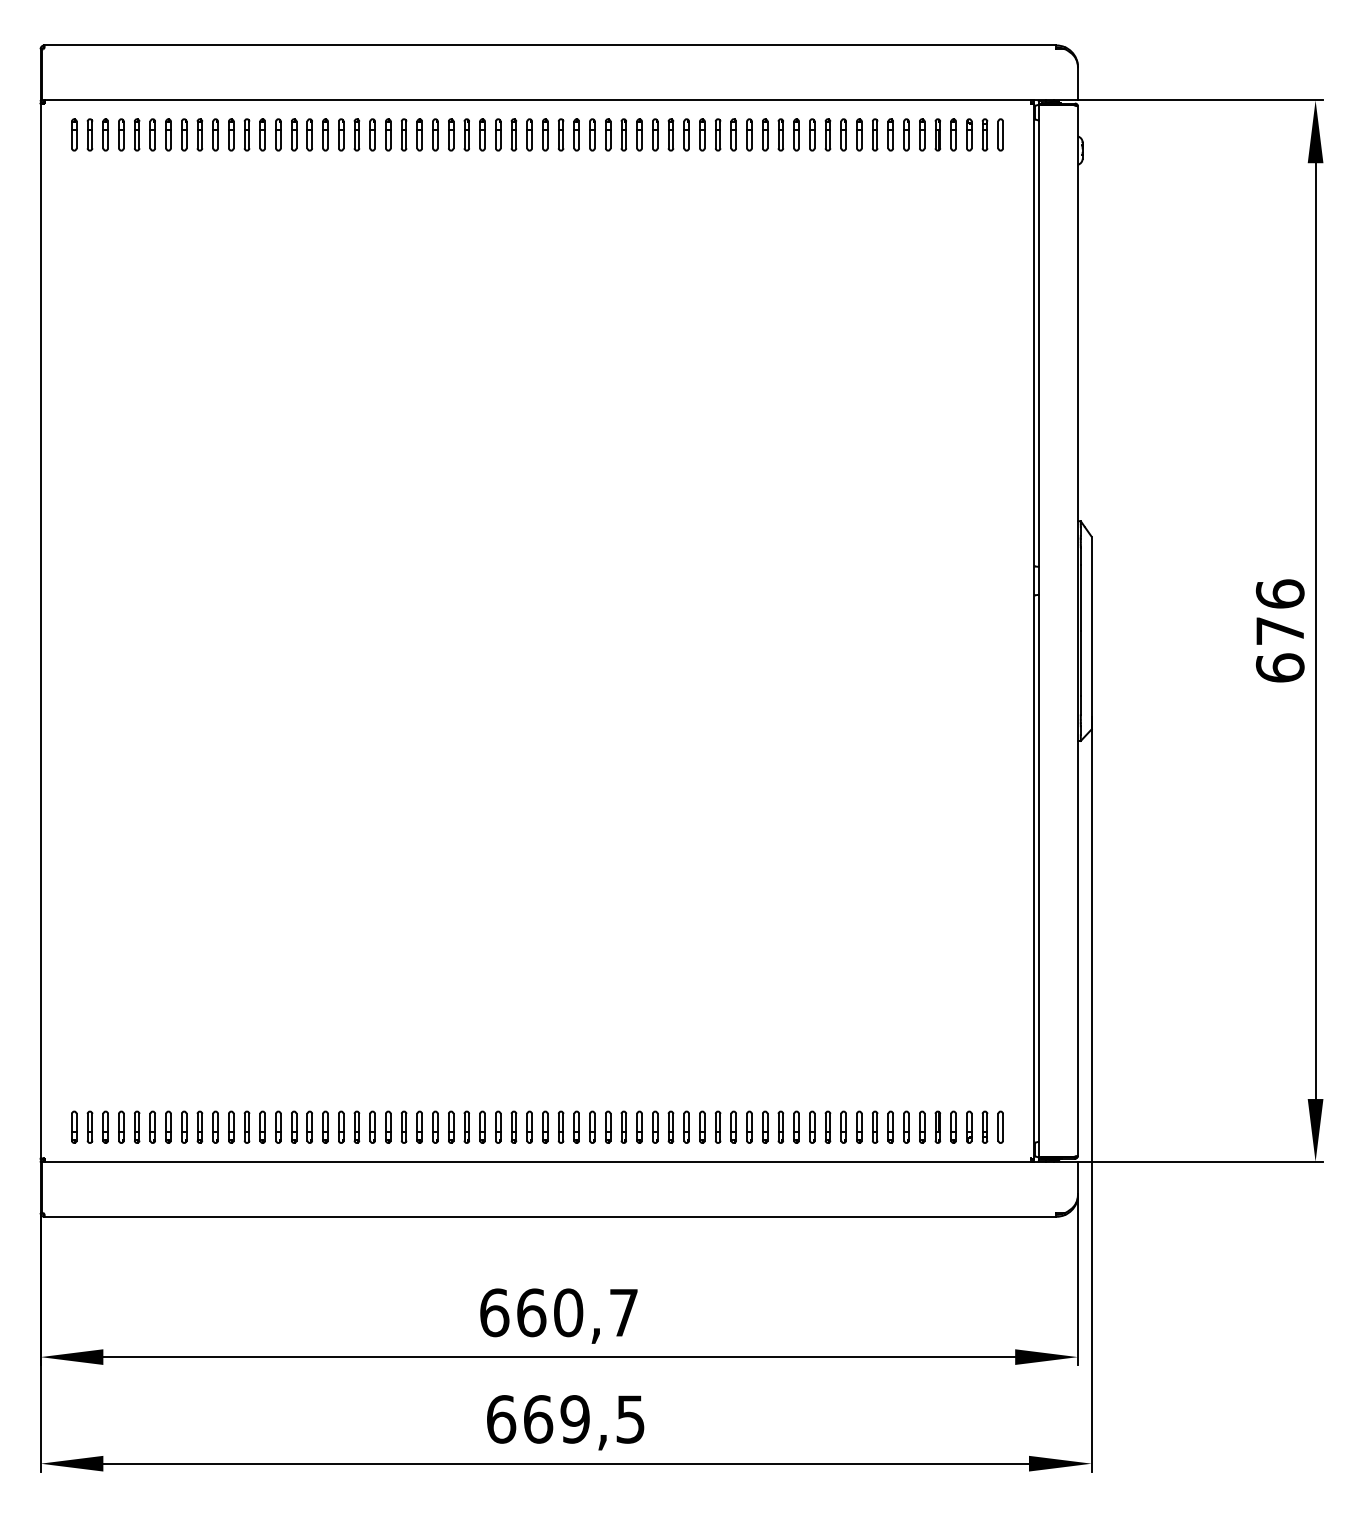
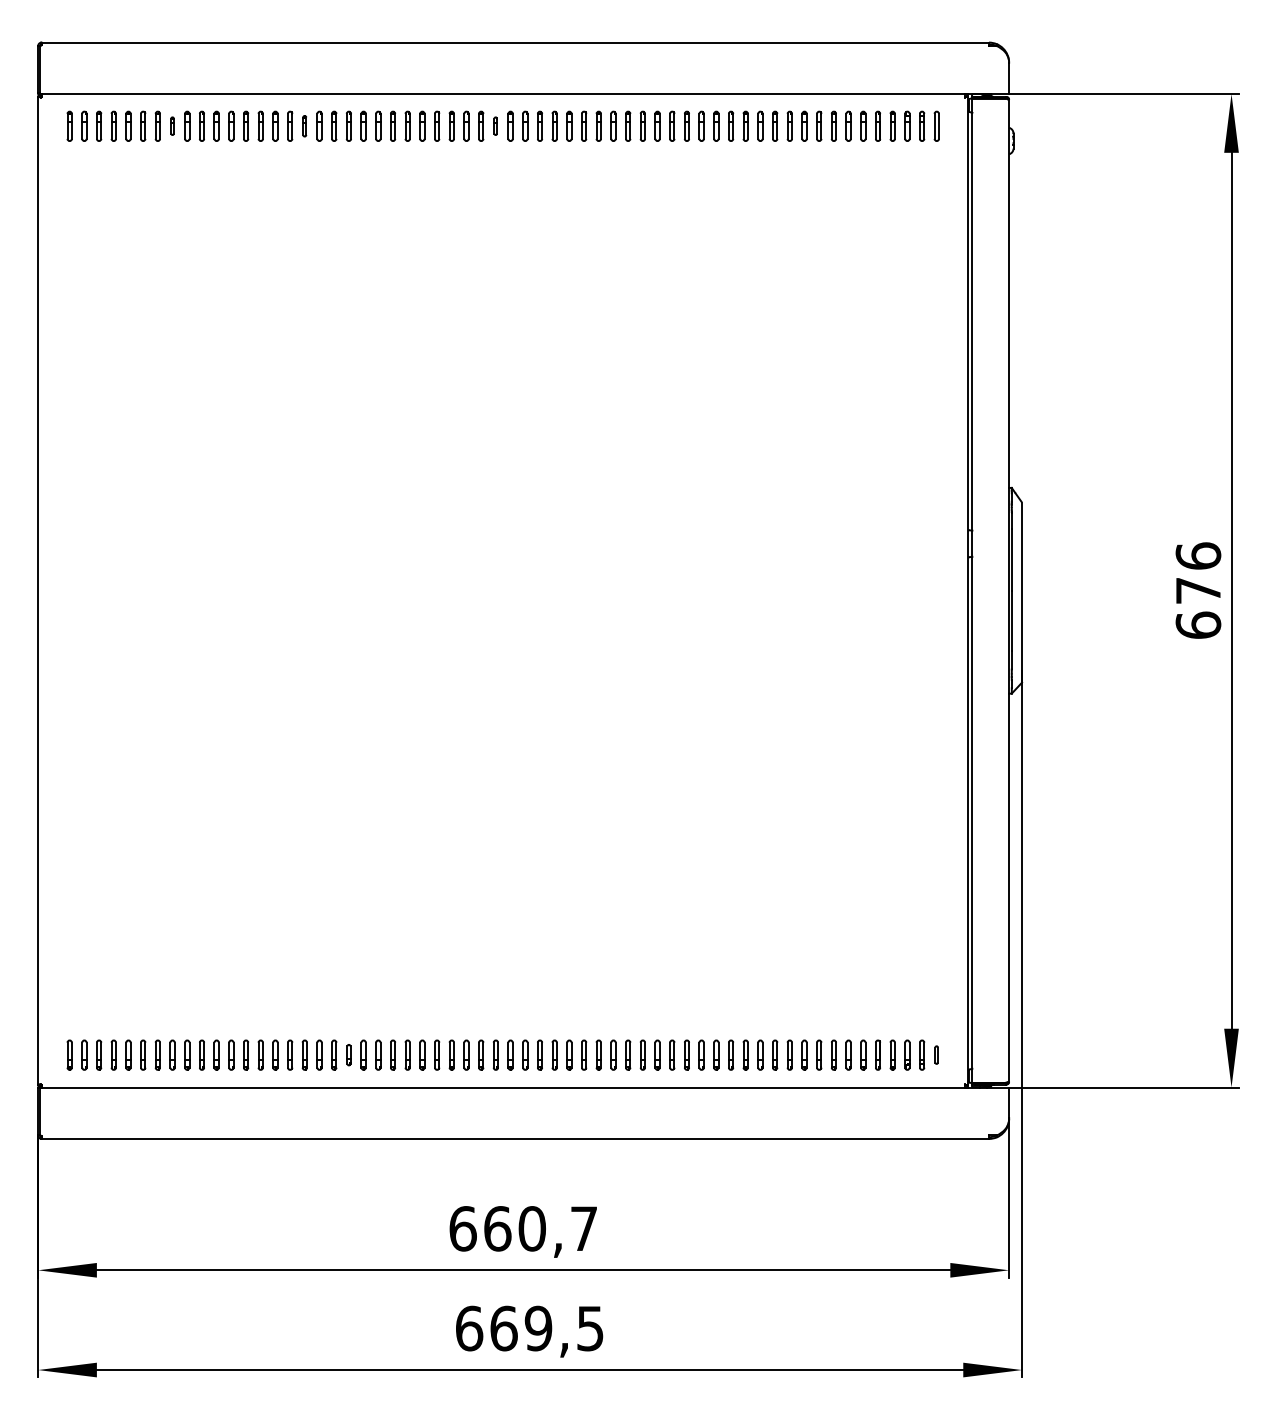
part: (184, 134) -> (172, 125), size x0.6
part: (325, 134) -> (304, 125), size x0.7
part: (529, 134) -> (495, 125), size x0.6
part: (372, 1126) -> (348, 1054), size x0.7
part: (1000, 1126) -> (936, 1054), size x0.6

